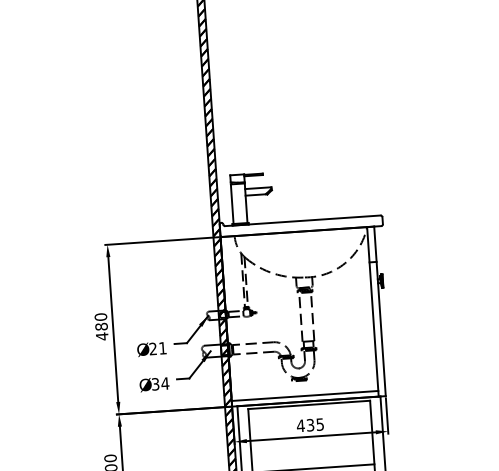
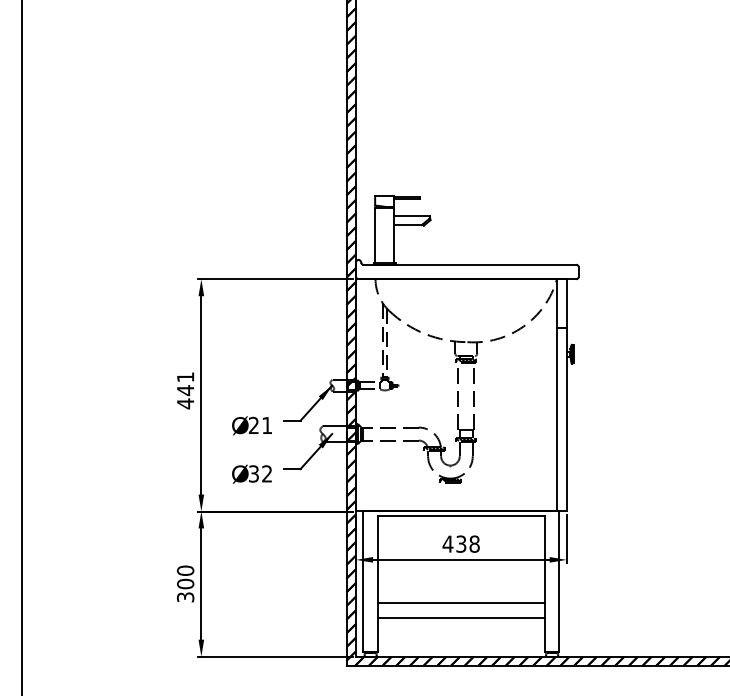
text: (101, 322) -> (185, 384), 480 -> 441
text: (164, 383) -> (266, 473), 34 -> 32
line: (304, 395) -> (456, 503), removed
text: (320, 424) -> (474, 543), 435 -> 438

